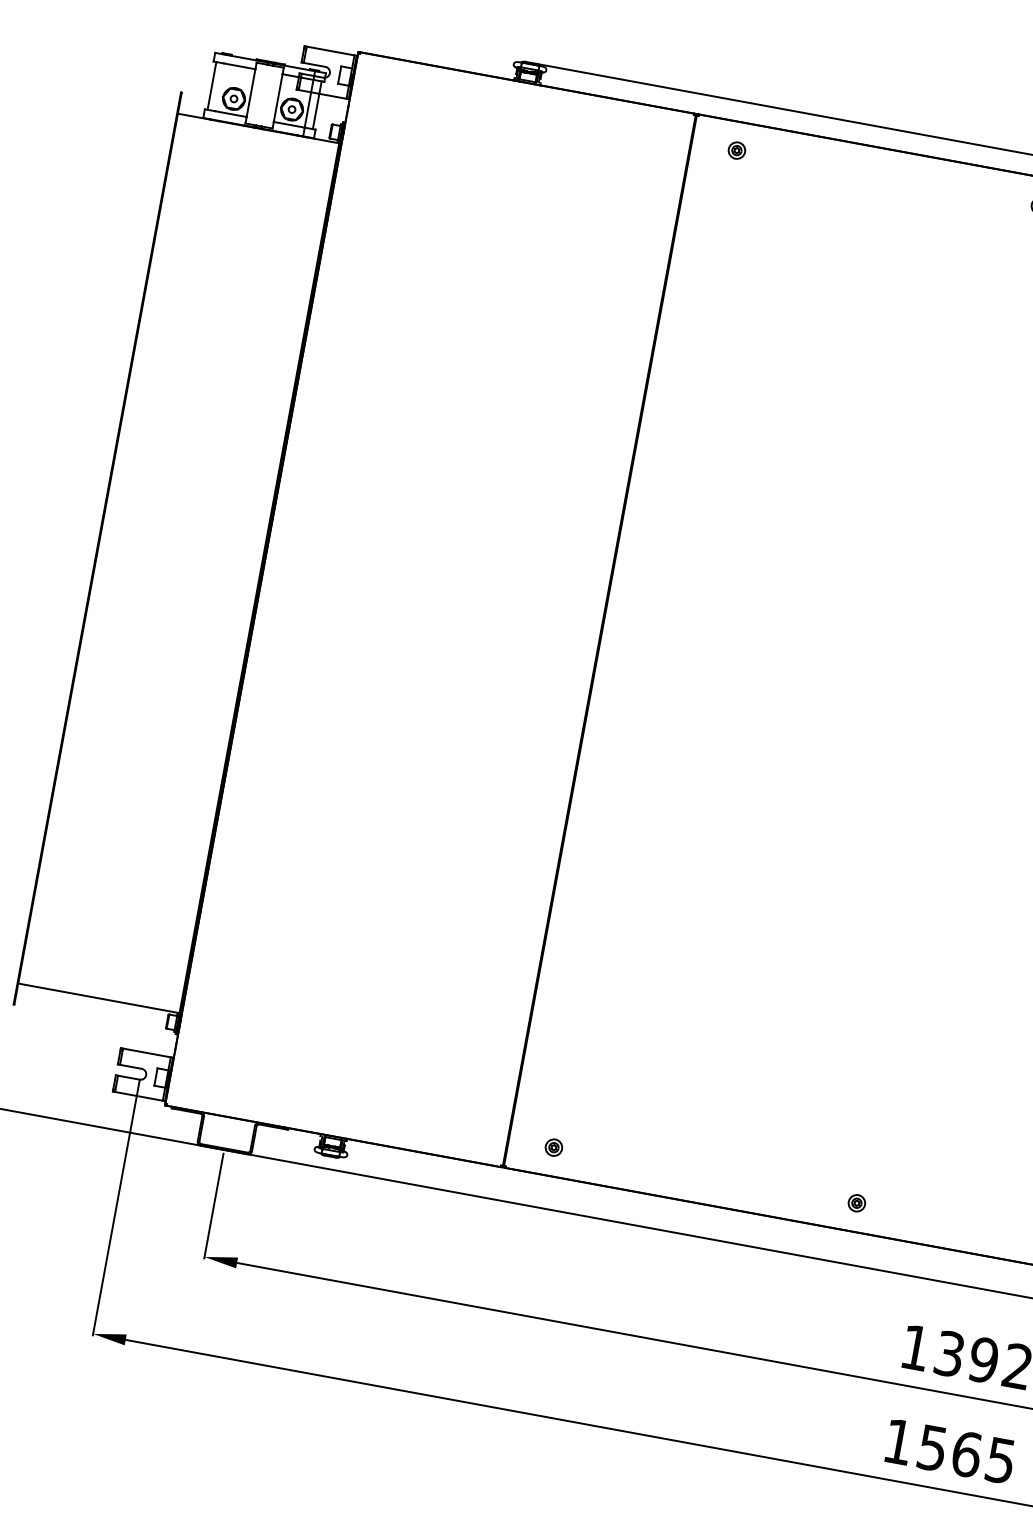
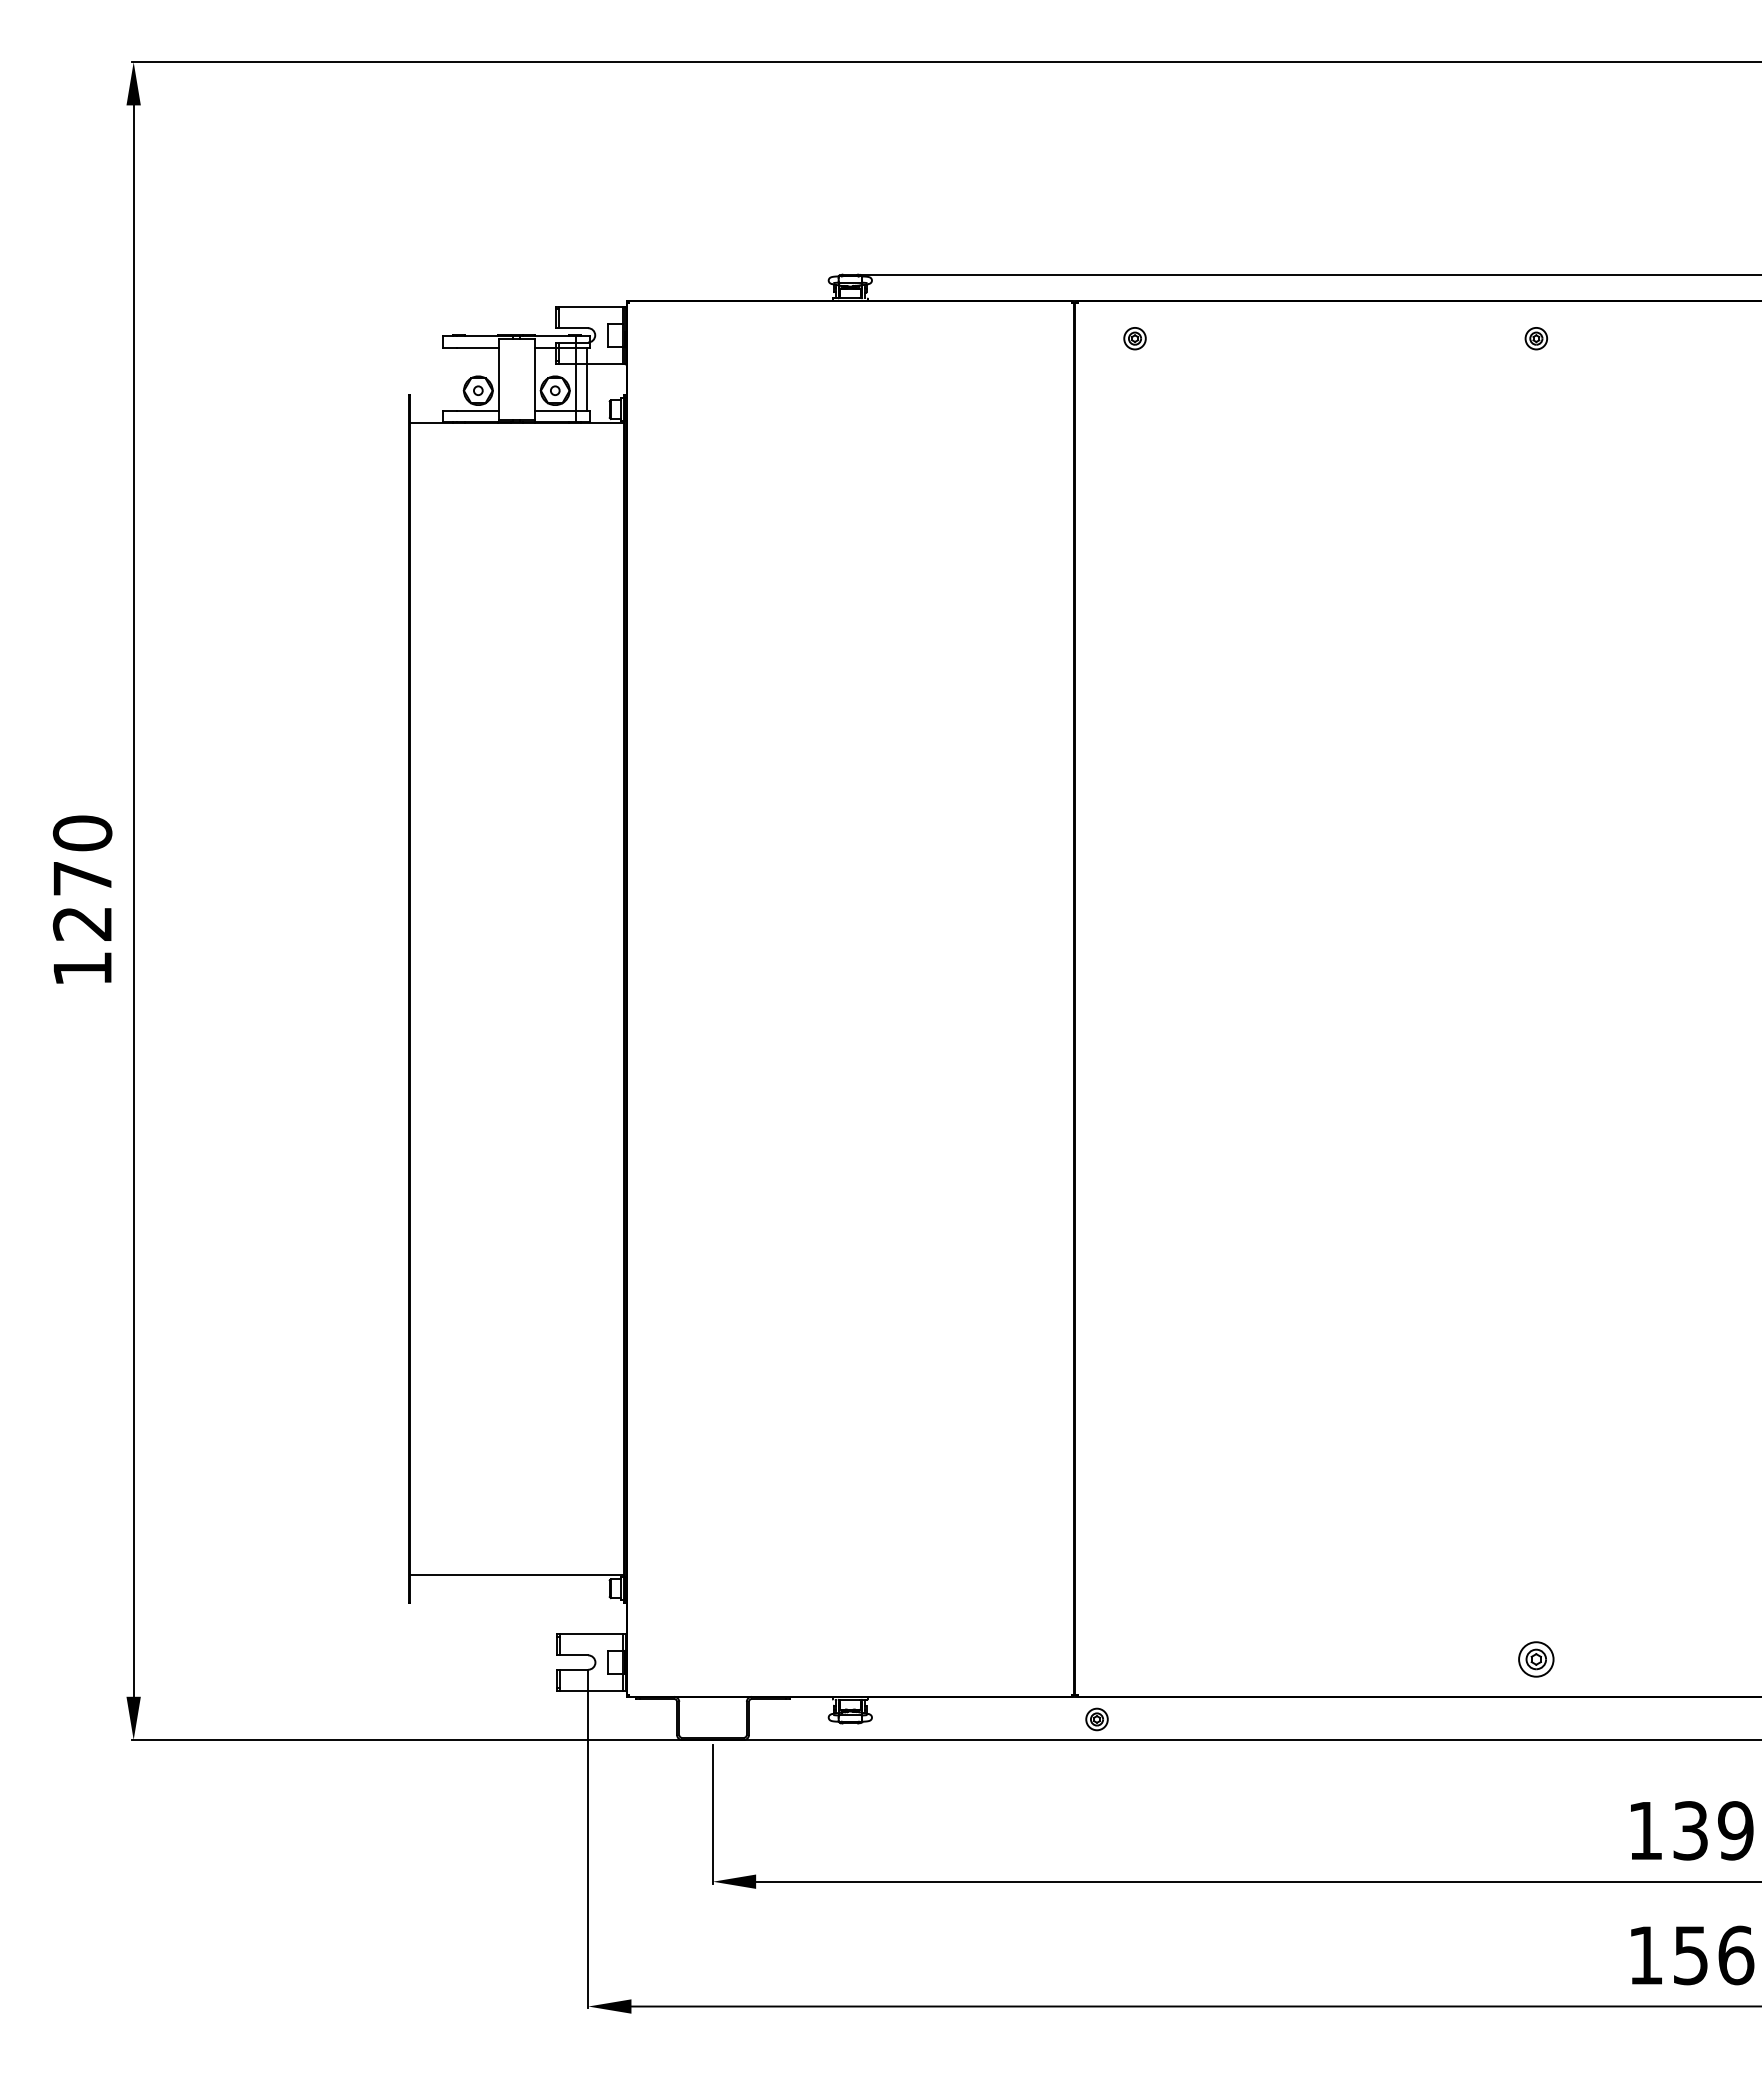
line: (212, 85) -> (447, 378), removed
part: (553, 1147) -> (1096, 1719), moved
part: (857, 1203) -> (1536, 1659), size x1.6

